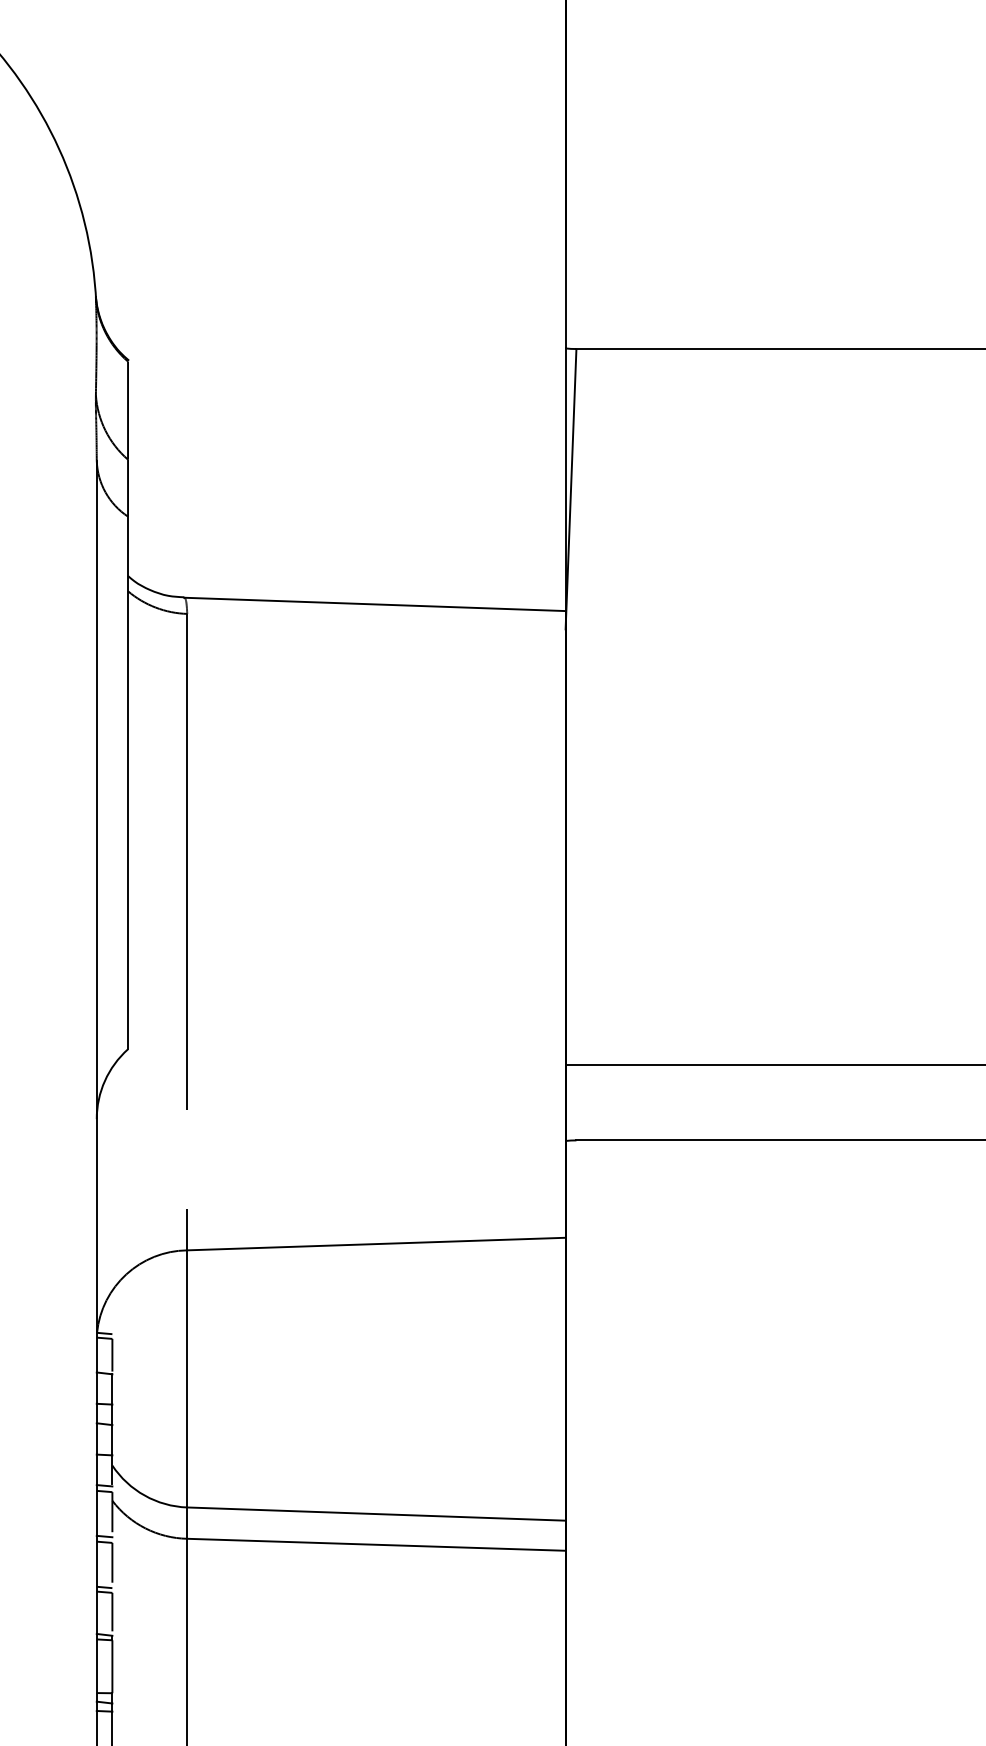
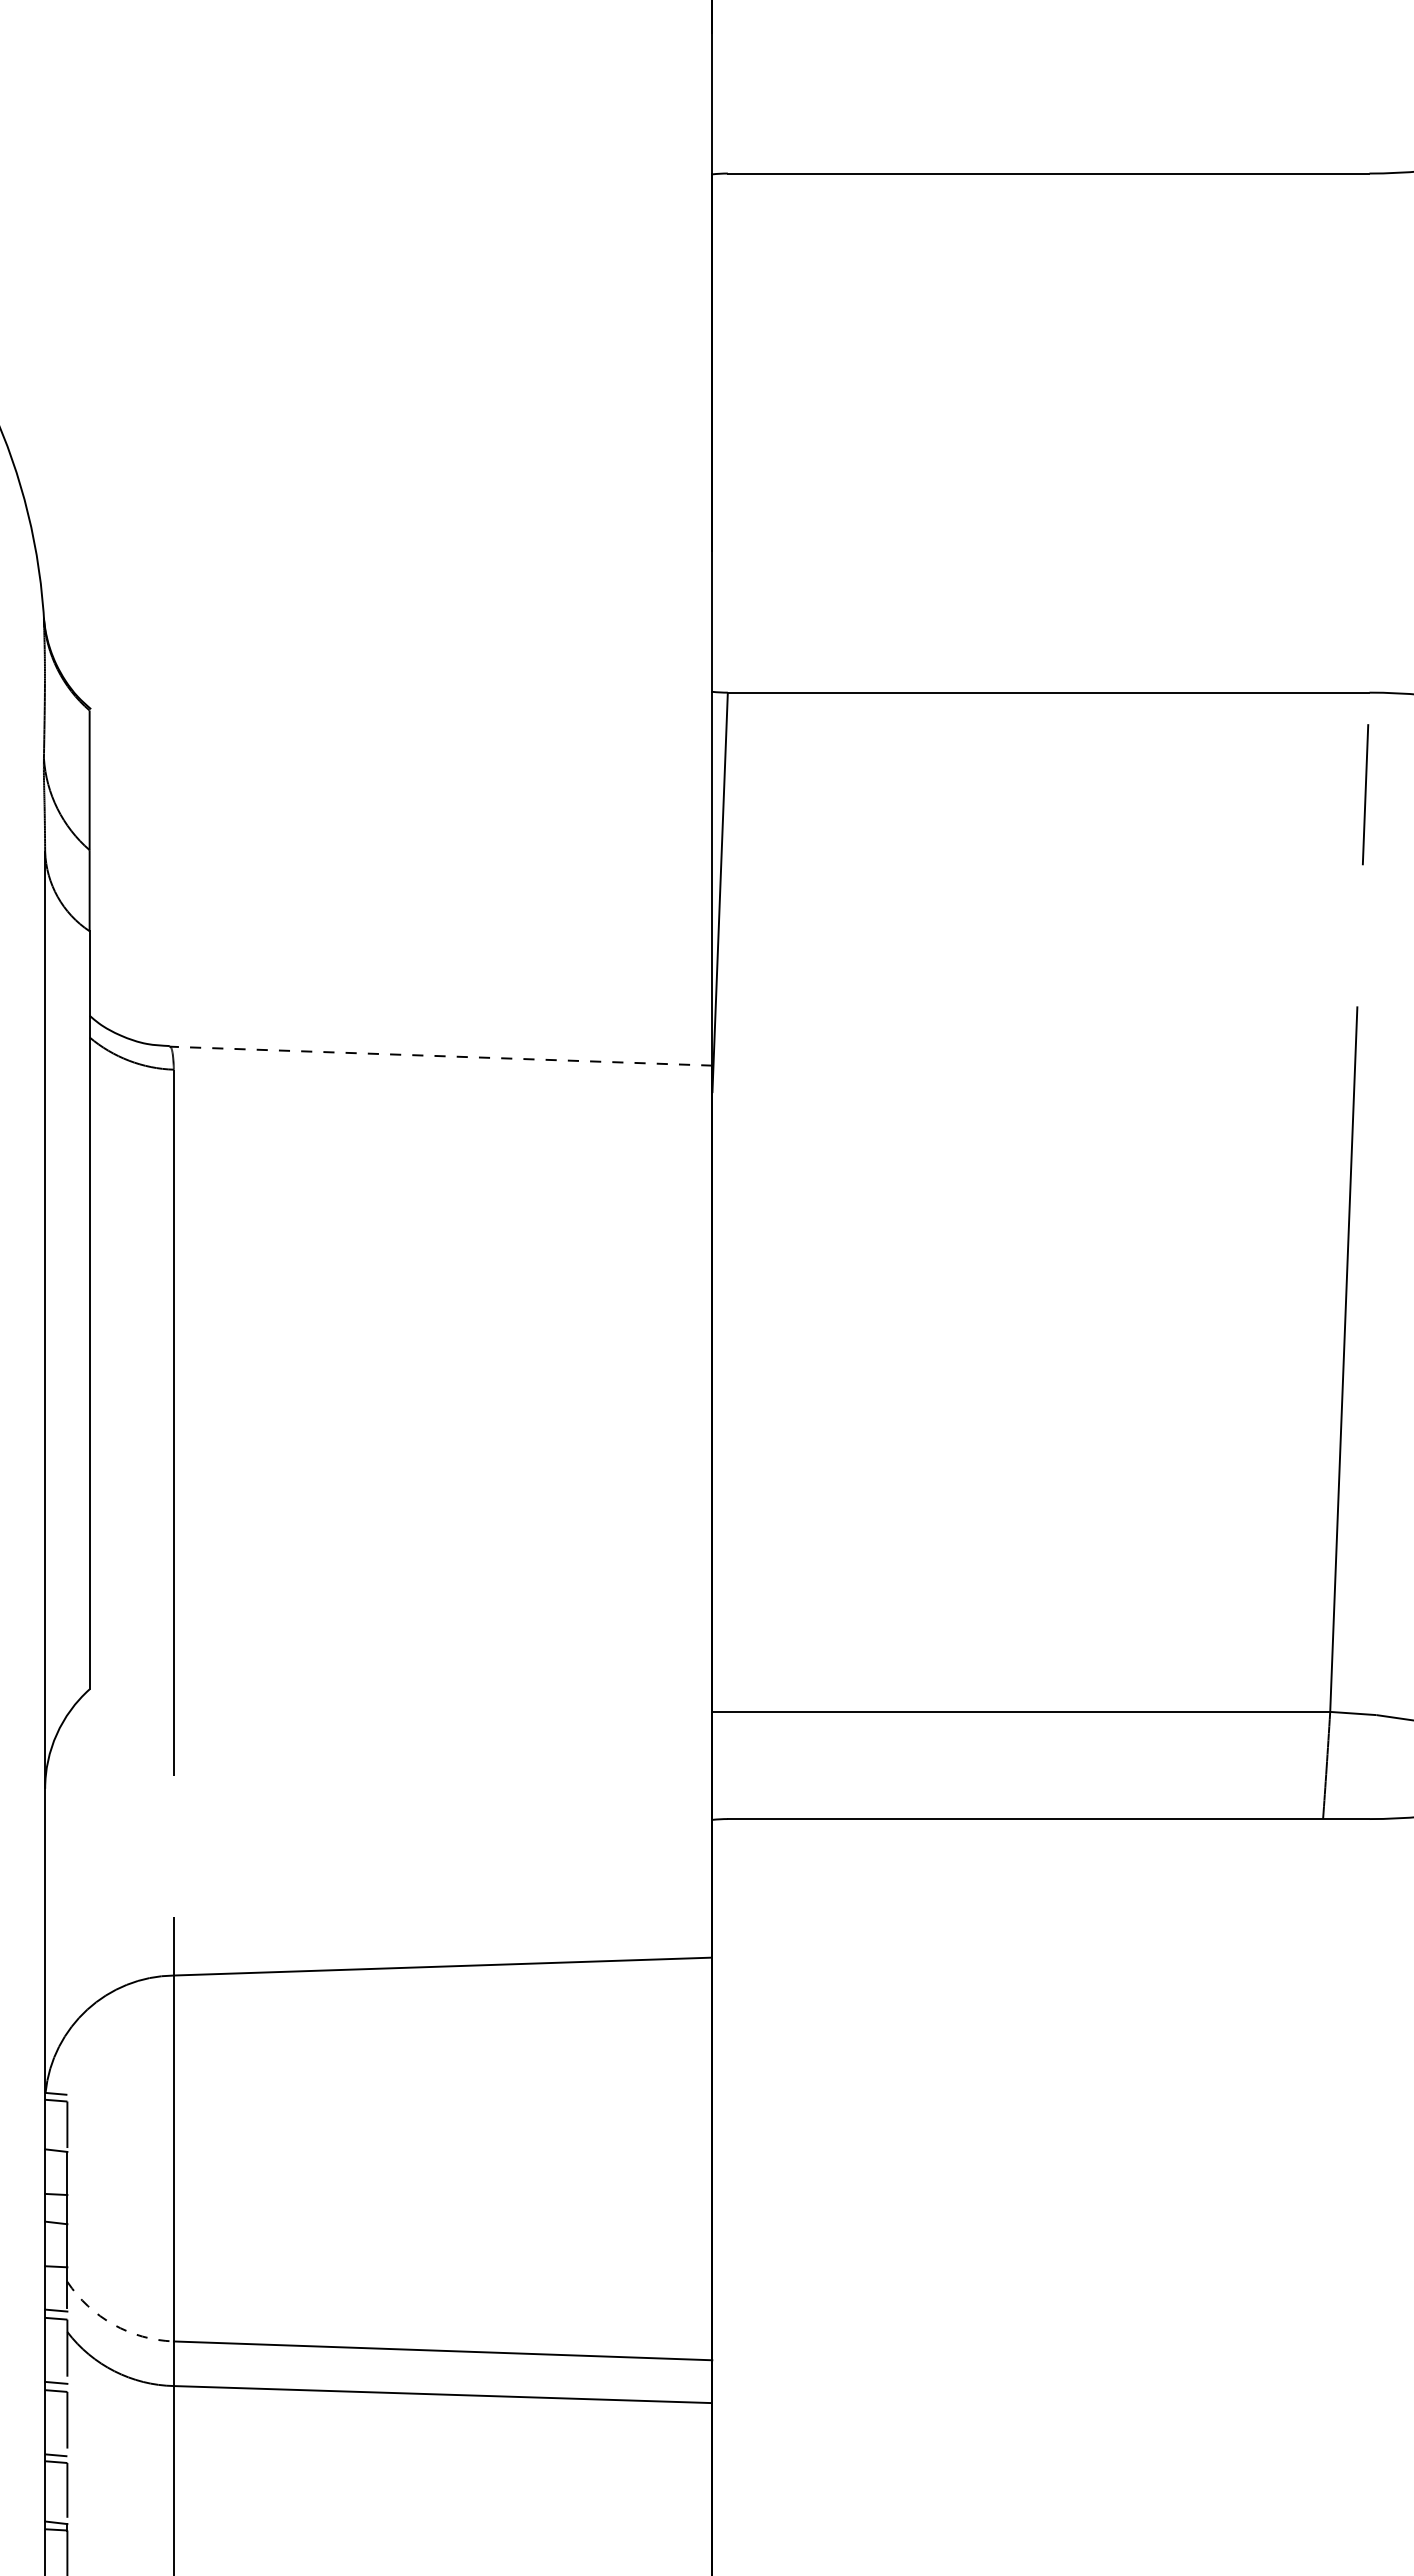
line: (374, 604) -> (440, 1056), solid -> dashed
arc: (144, 1495) -> (113, 2324), solid -> dashed

